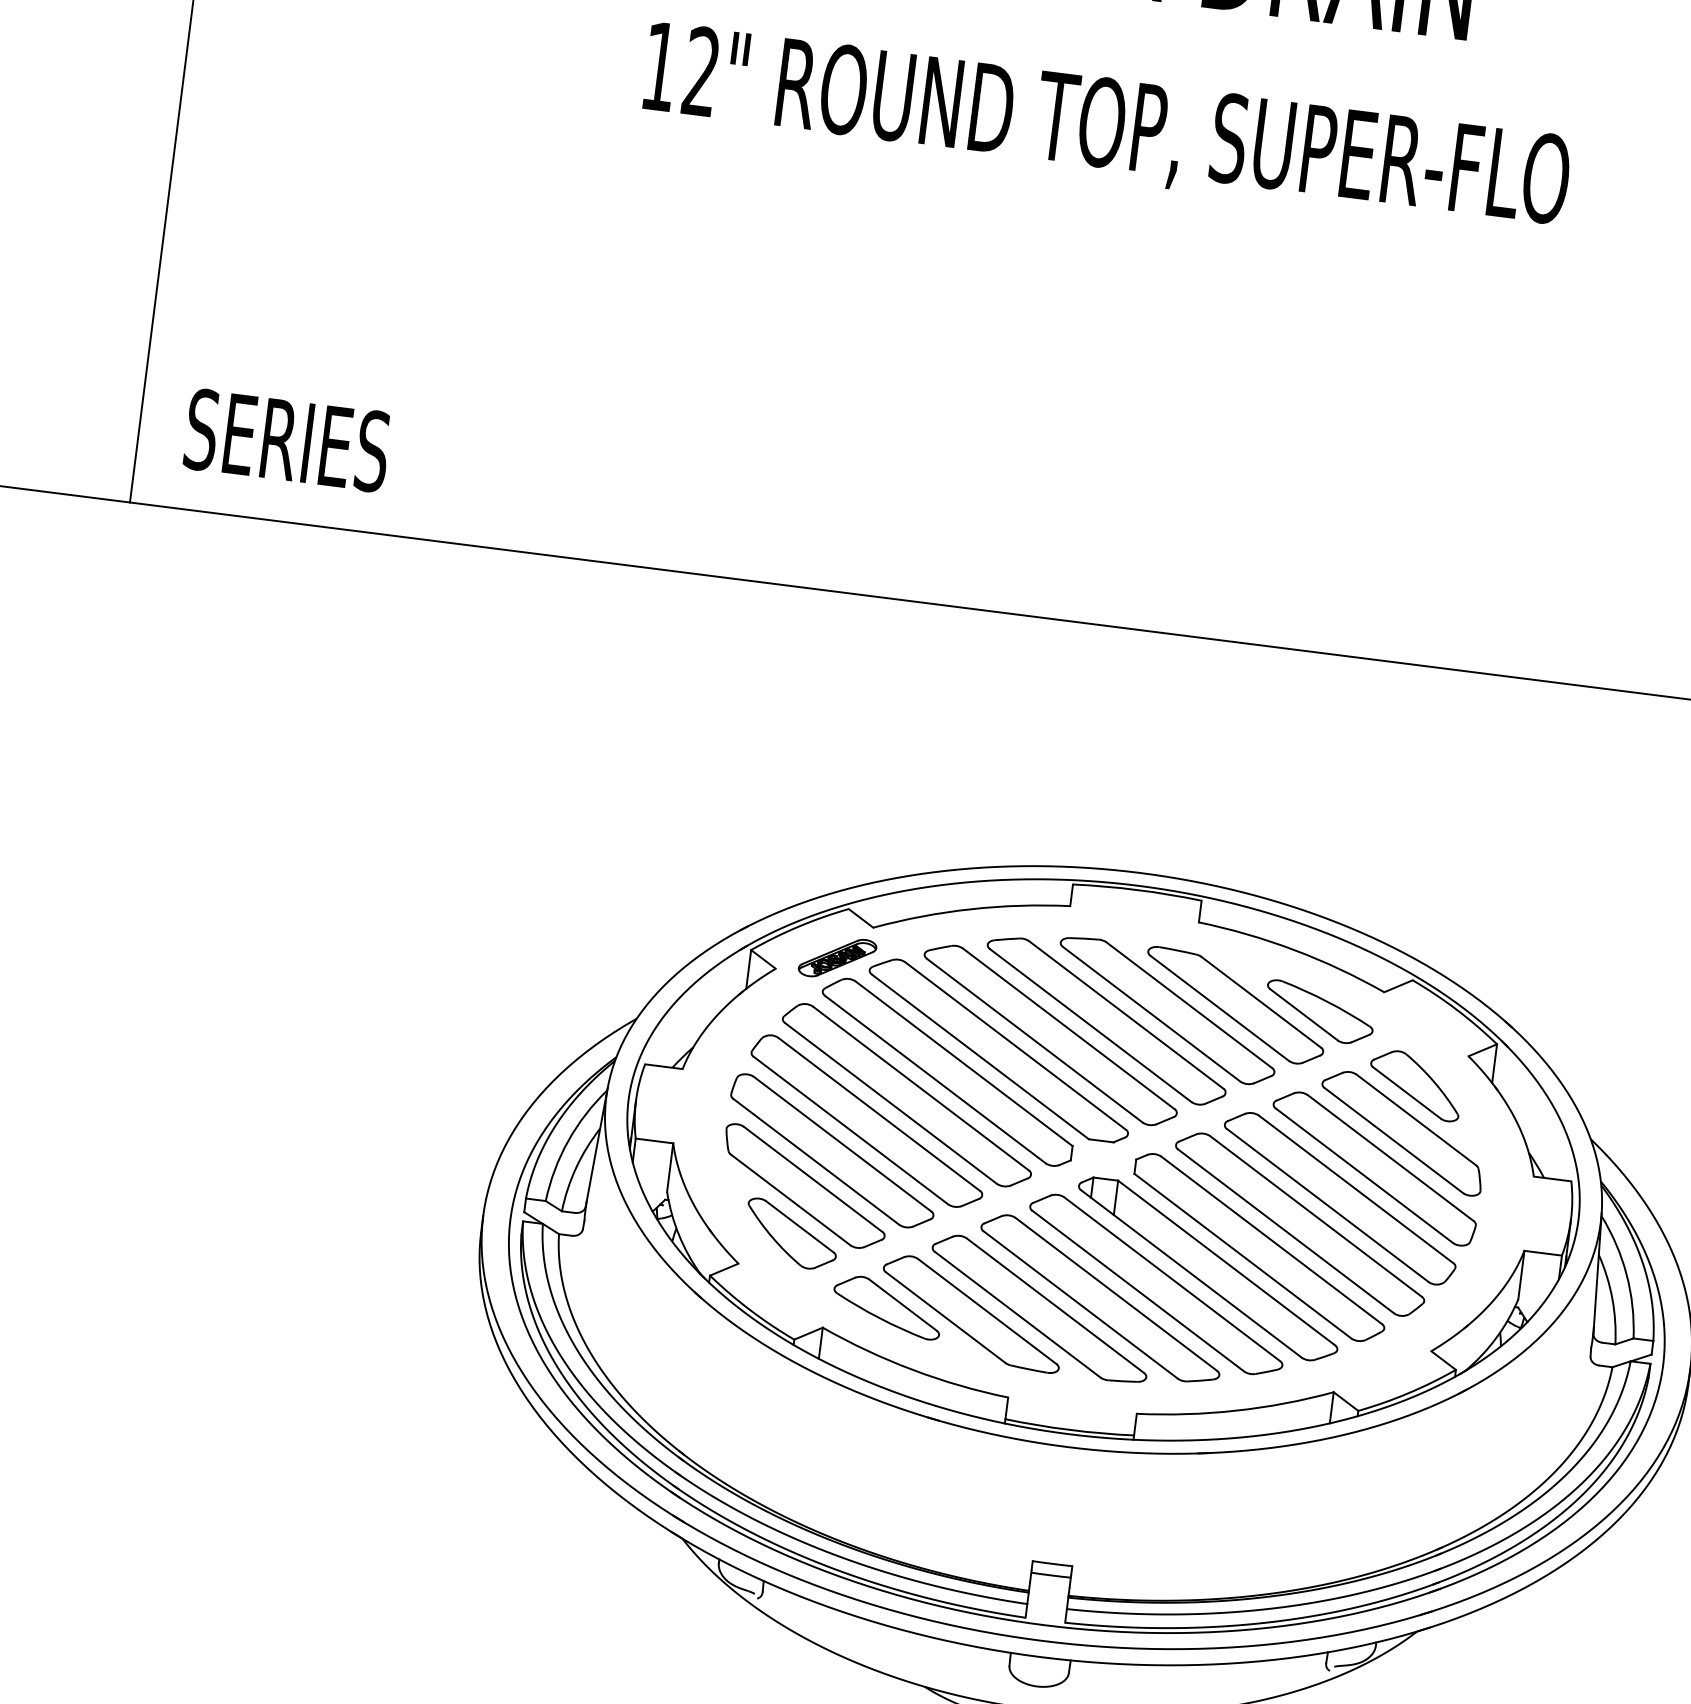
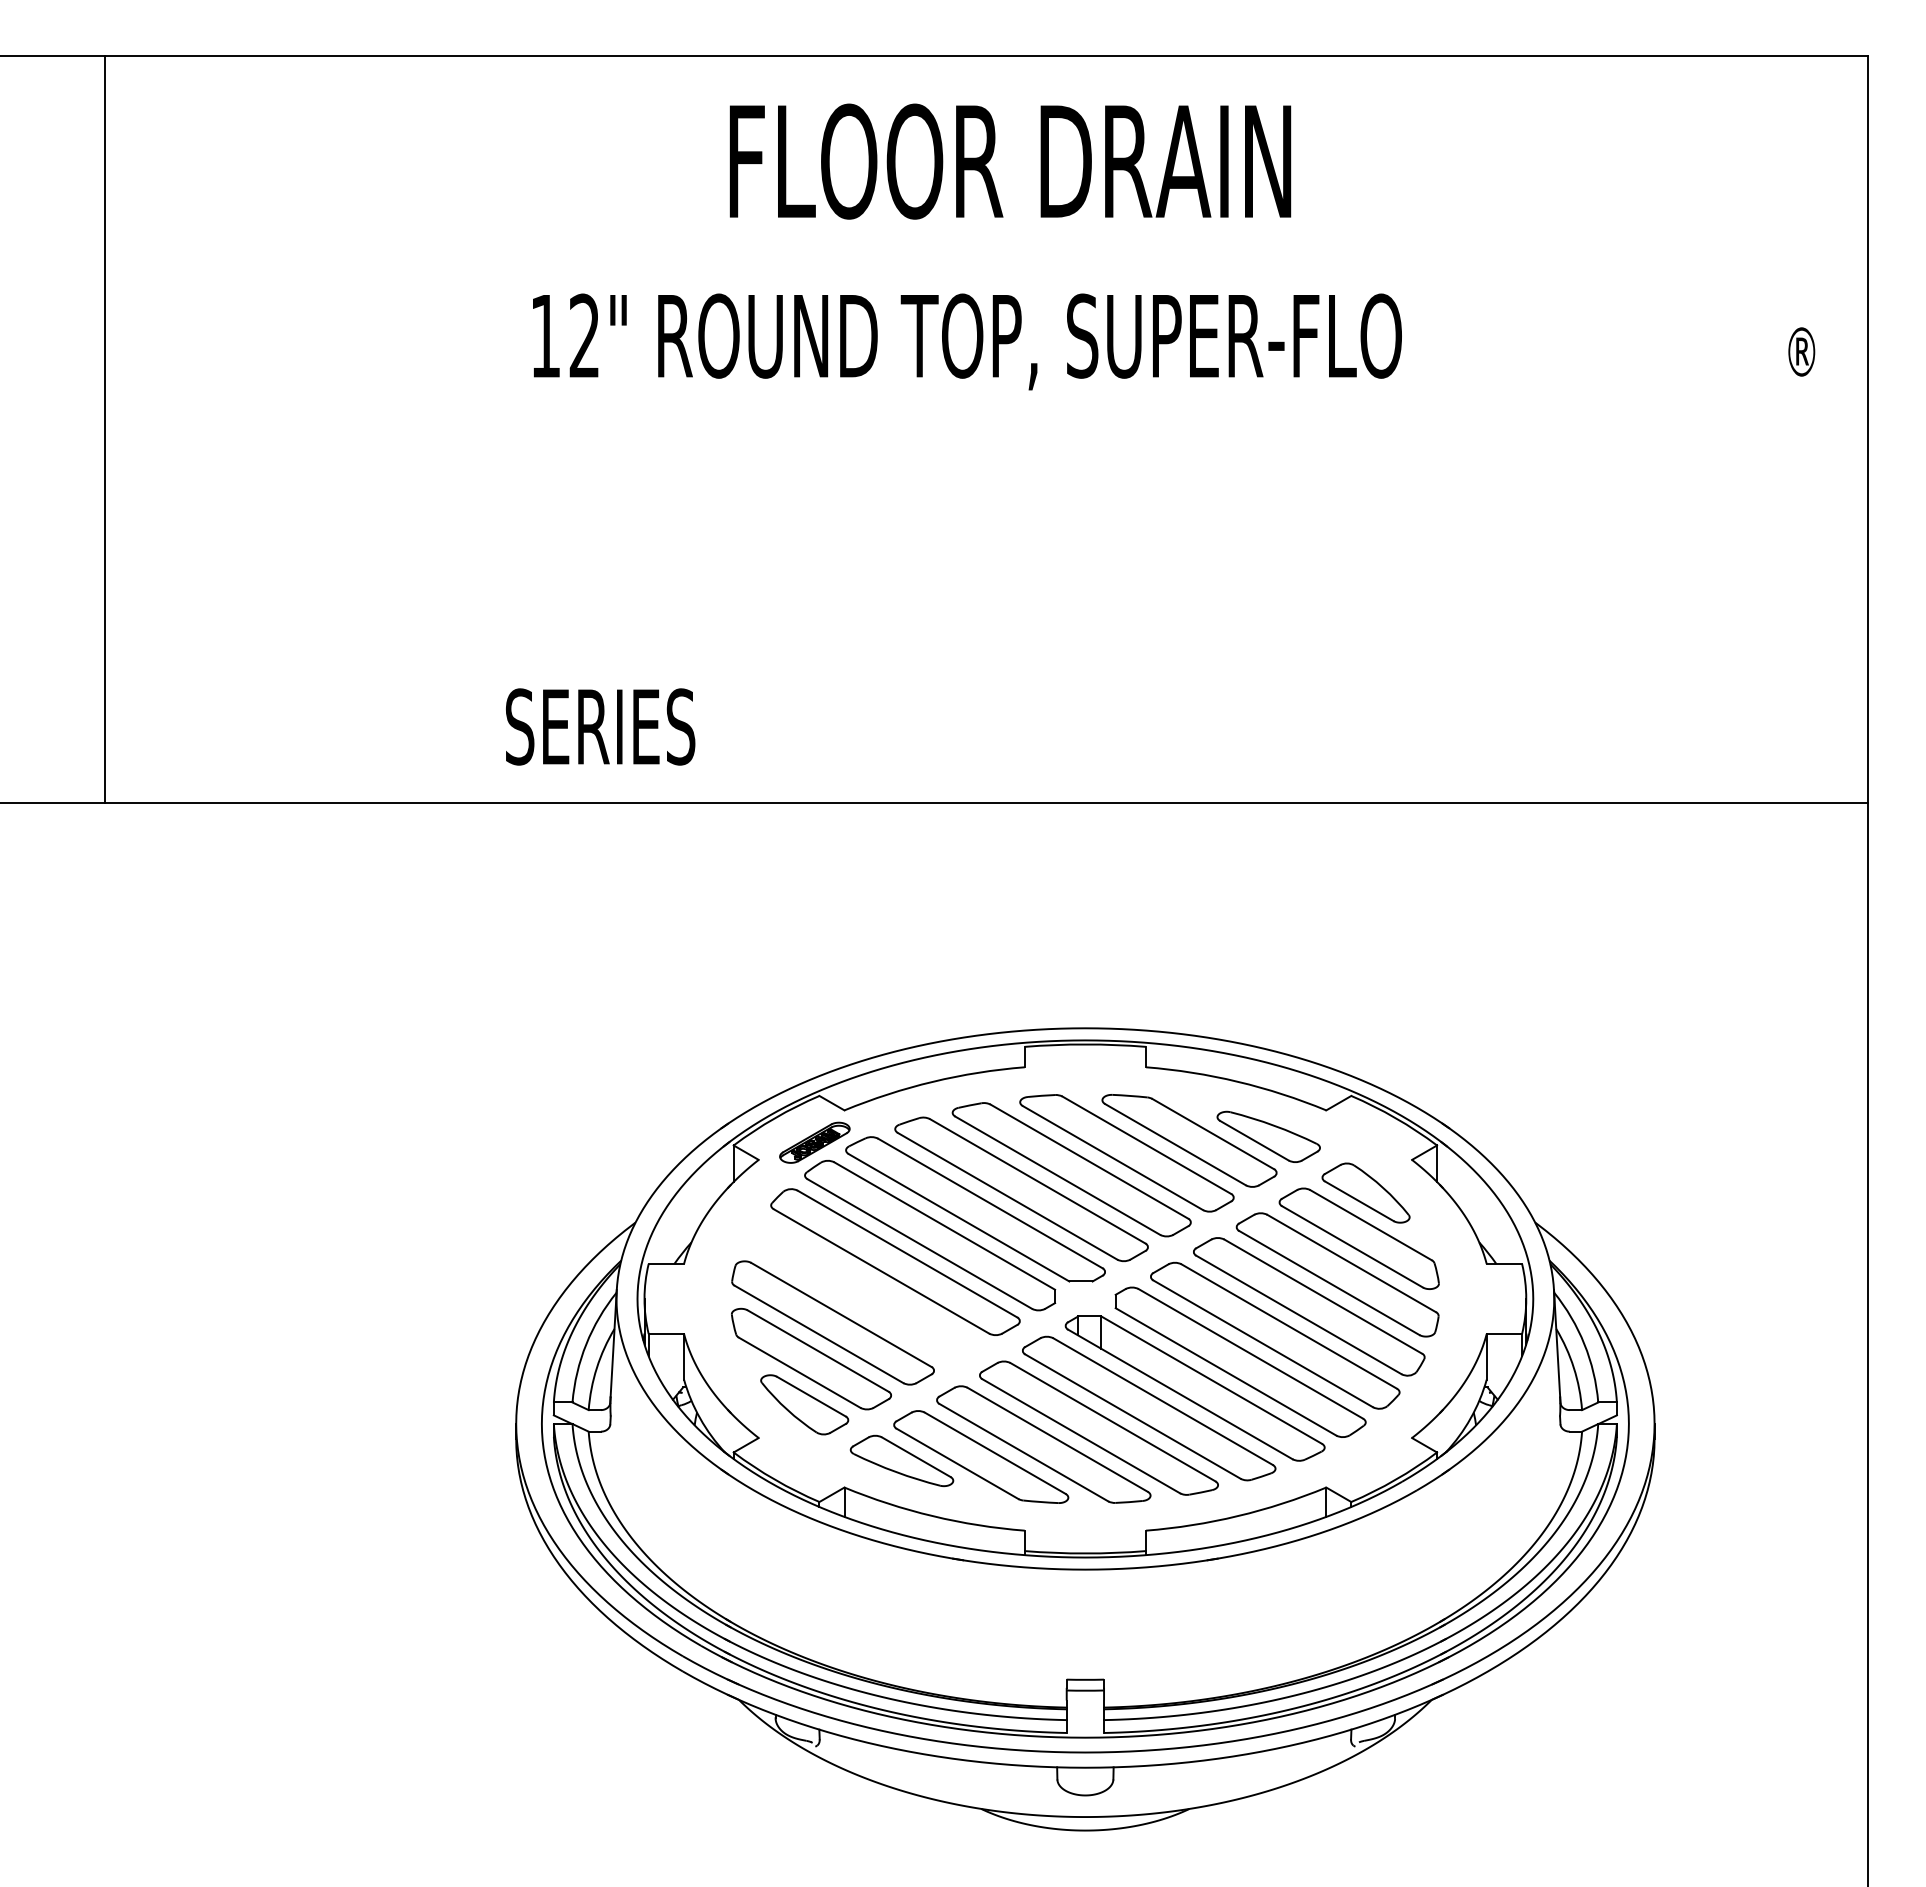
text: (287, 440) -> (600, 726), moved
part: (867, 1120) -> (861, 1290), removed

